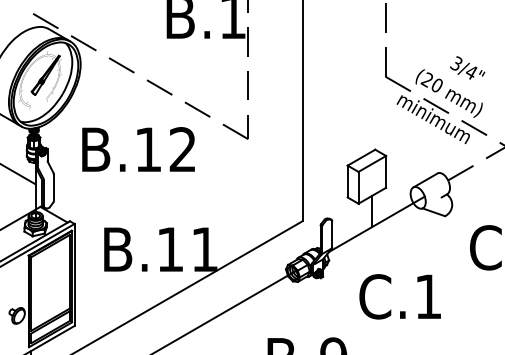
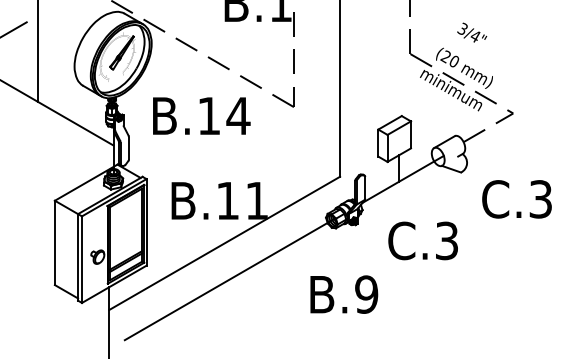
text: (468, 67) -> (472, 32), moved
text: (182, 149) -> (238, 115), B.12 -> B.14
text: (427, 296) -> (446, 240), C.1 -> C.3

